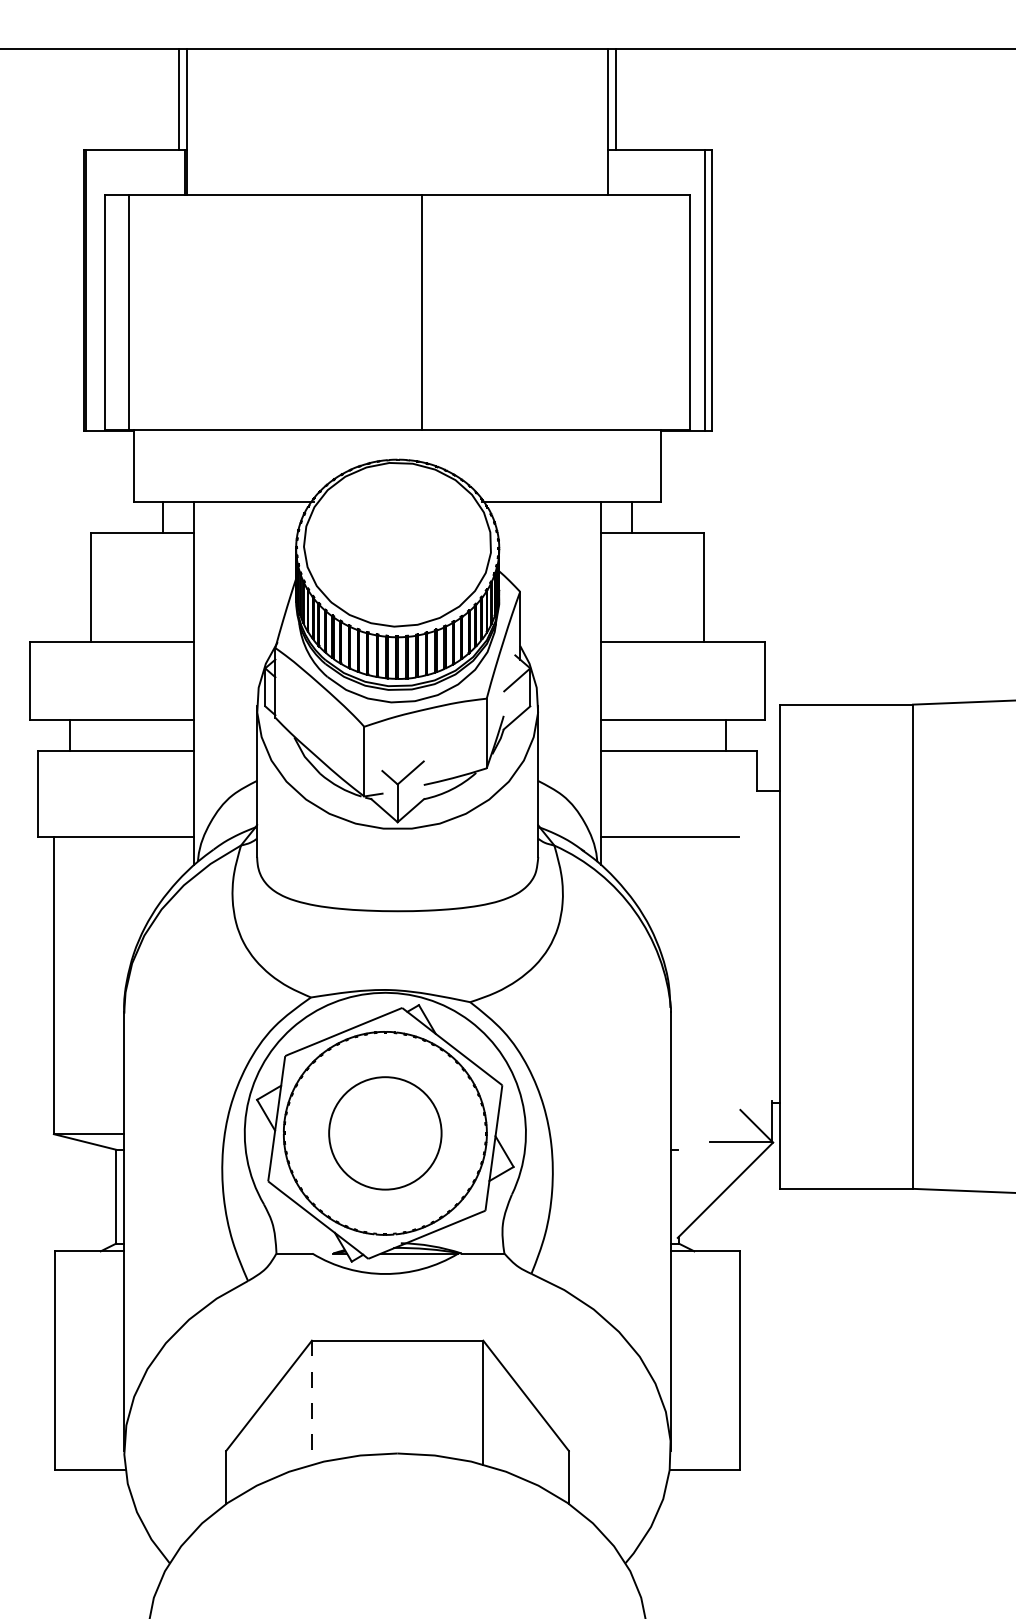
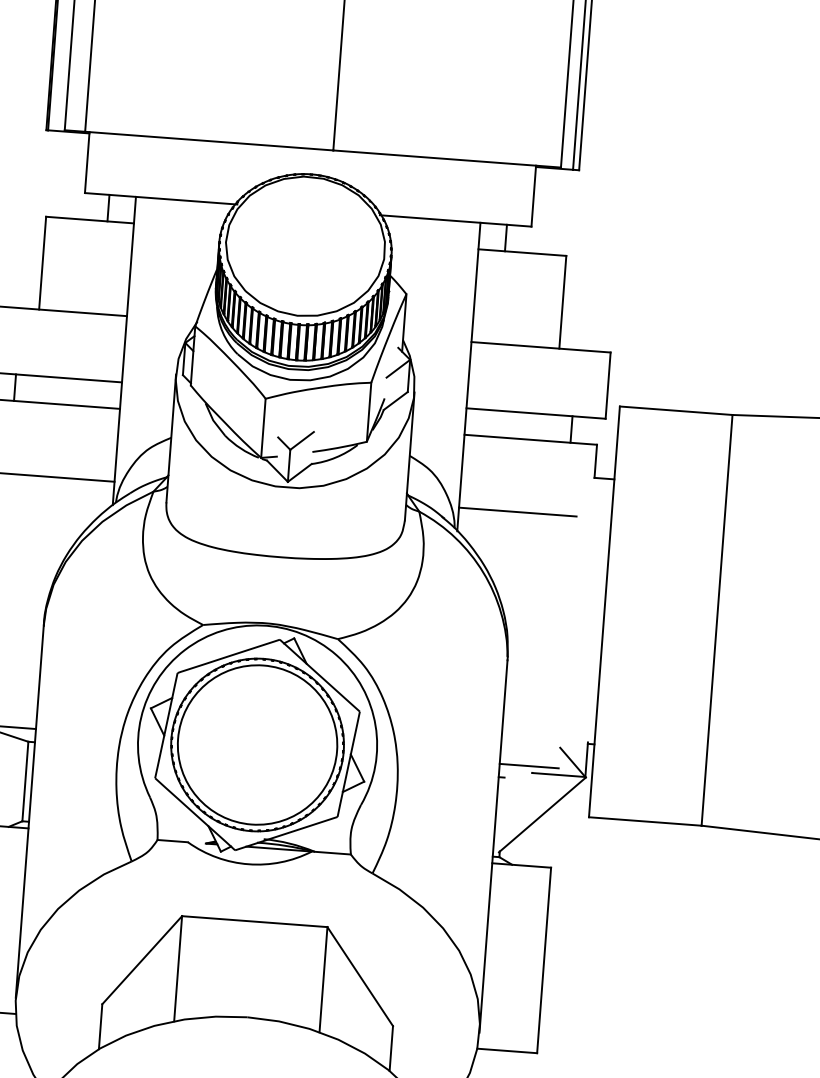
circle: (385, 1133) -> (257, 745), size x1.67
line: (705, 1134) -> (529, 766), added
line: (311, 1403) -> (177, 969), dashed -> solid

